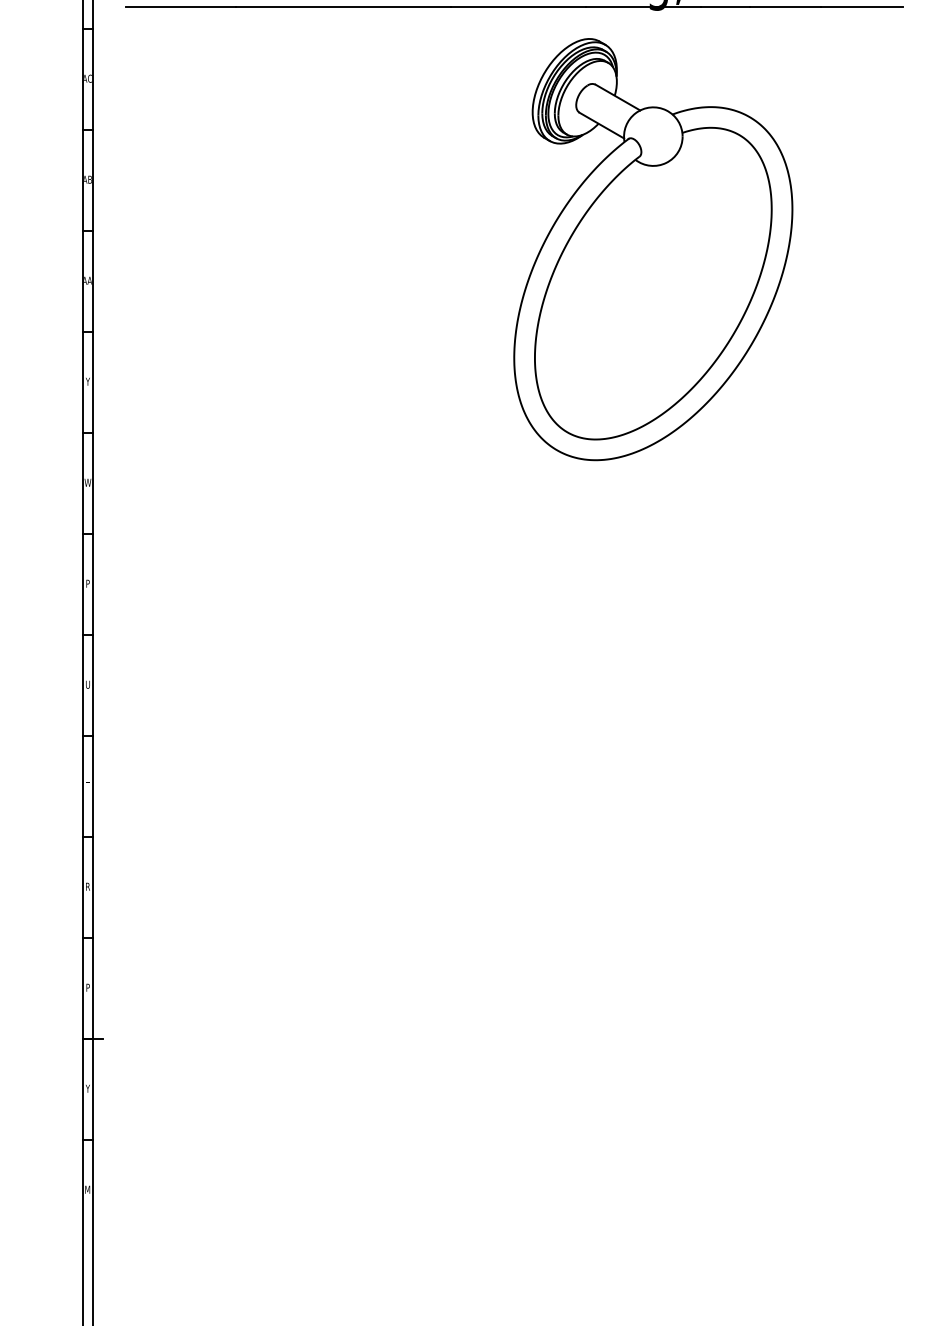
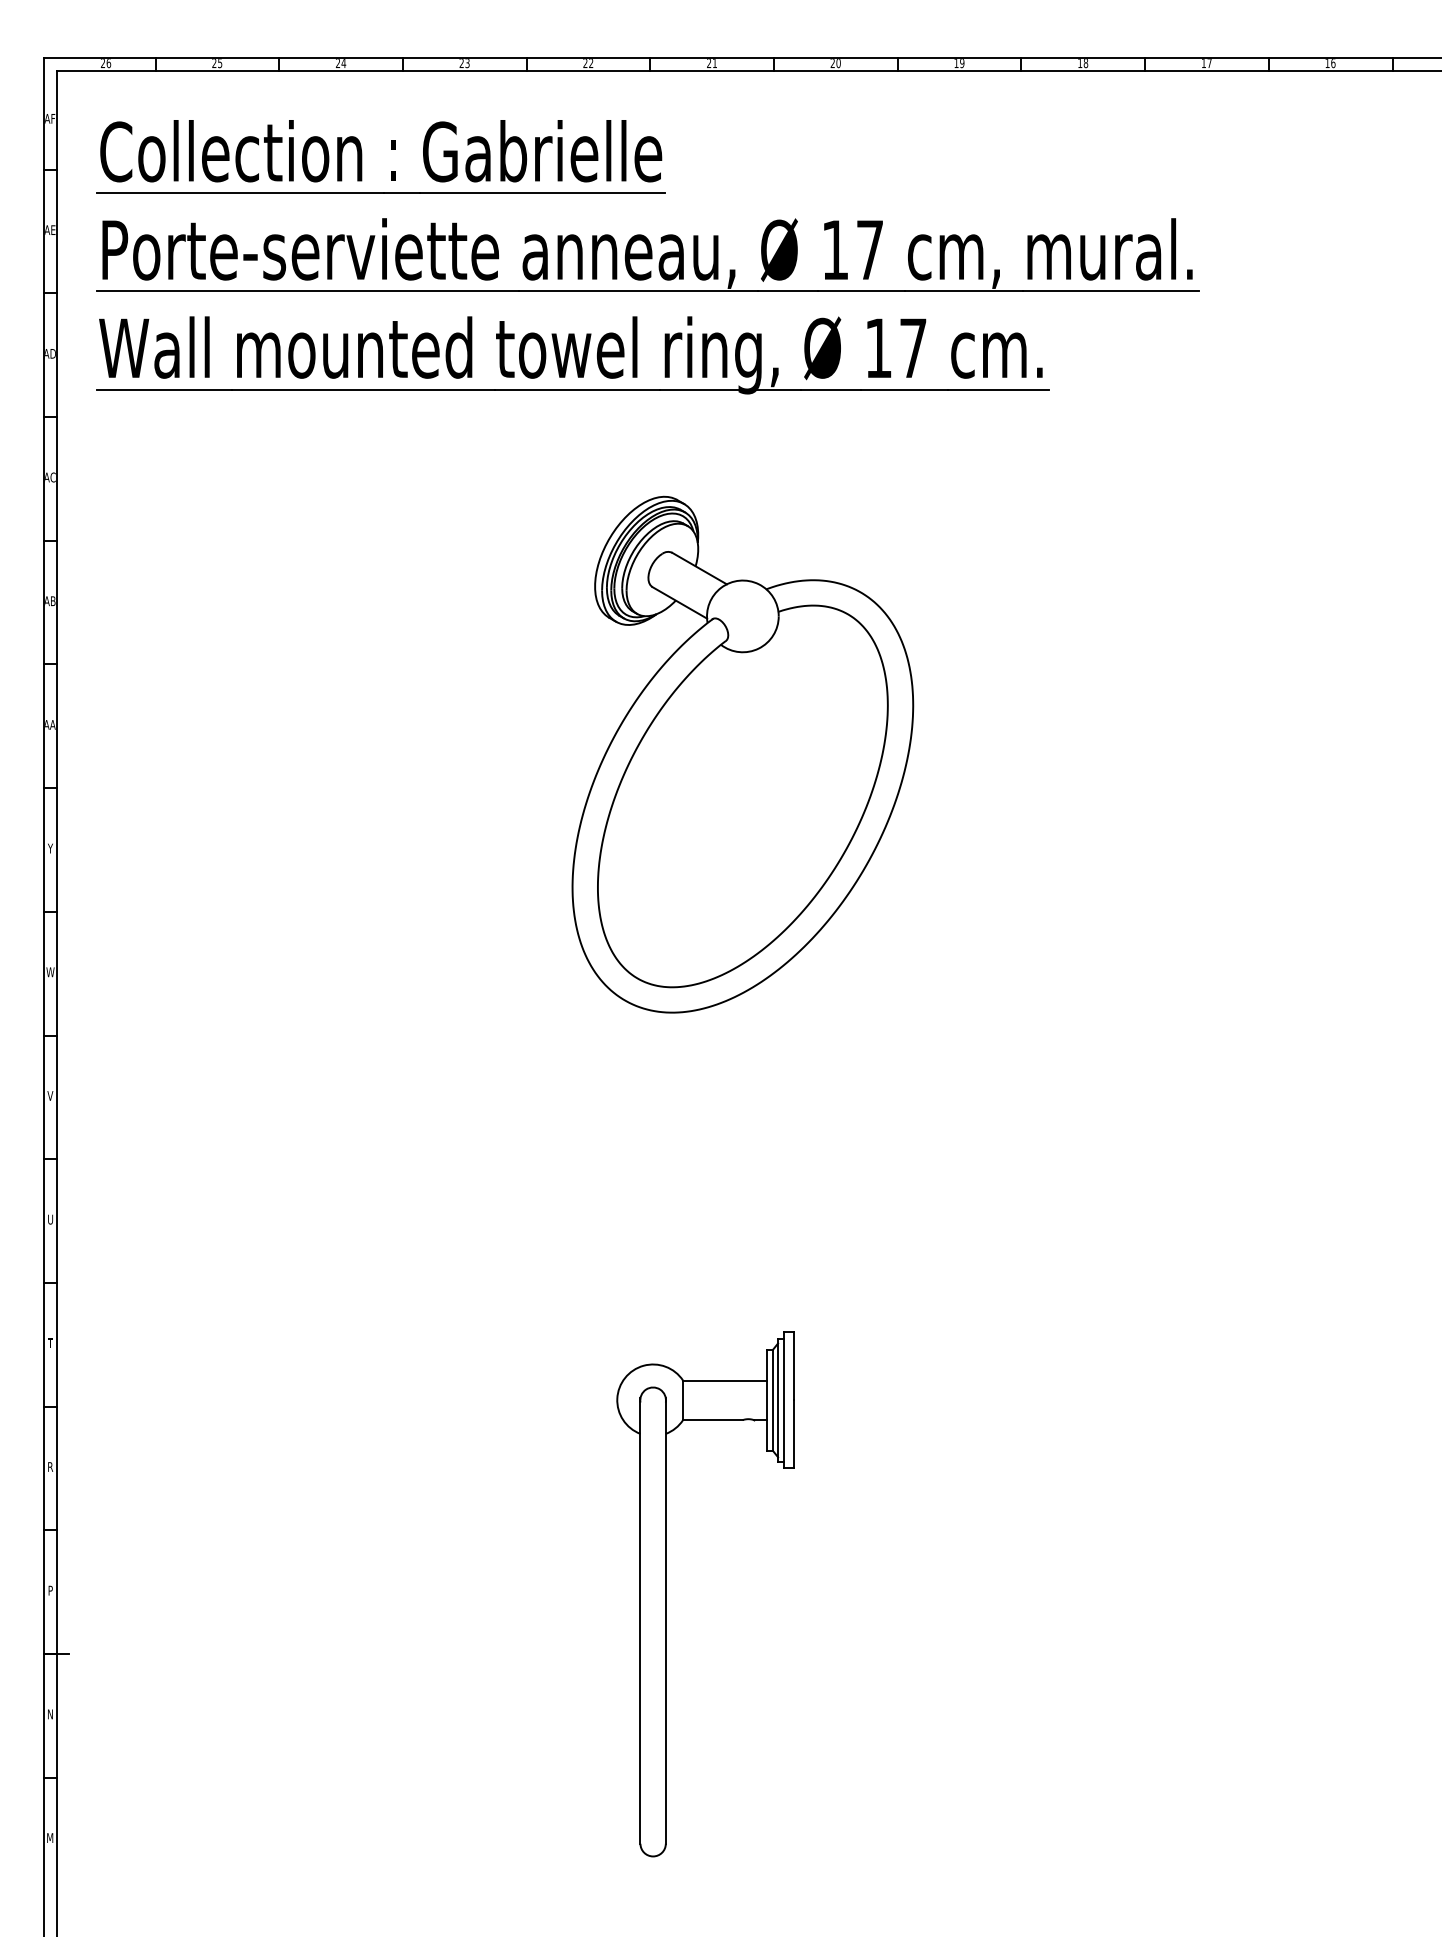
part: (653, 249) -> (742, 754), moved
text: (87, 583) -> (50, 1095), P -> V
part: (590, 990) -> (666, 1594), added
text: (87, 1088) -> (50, 1714), Y -> N

